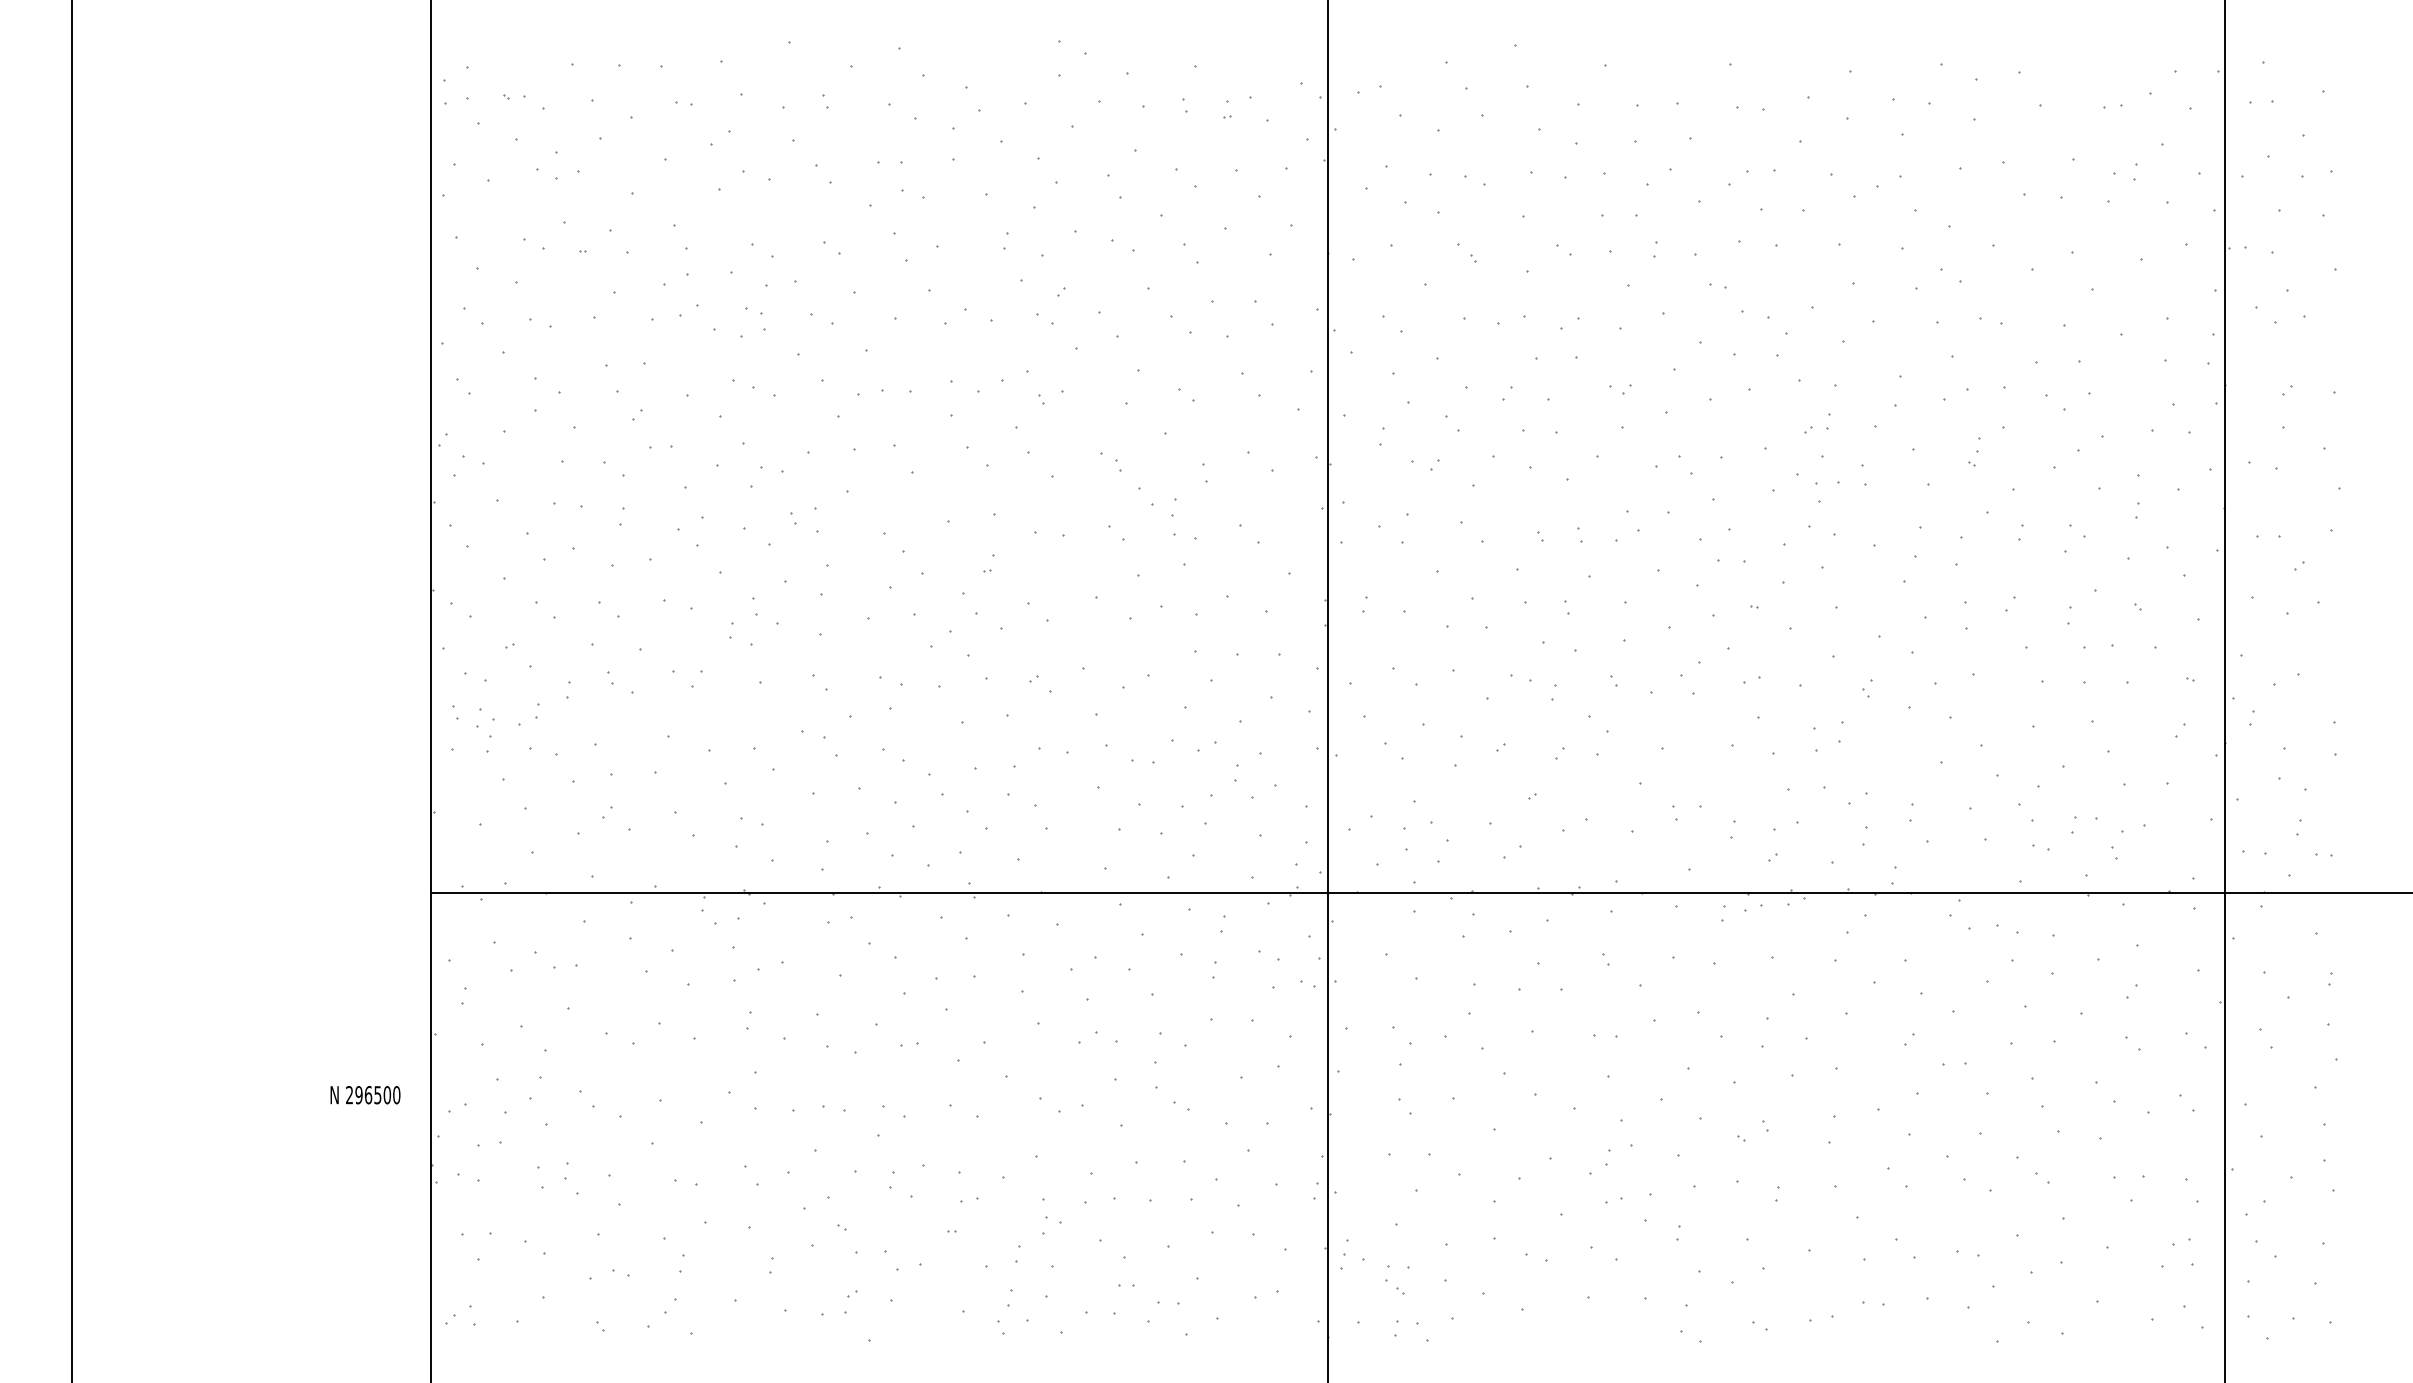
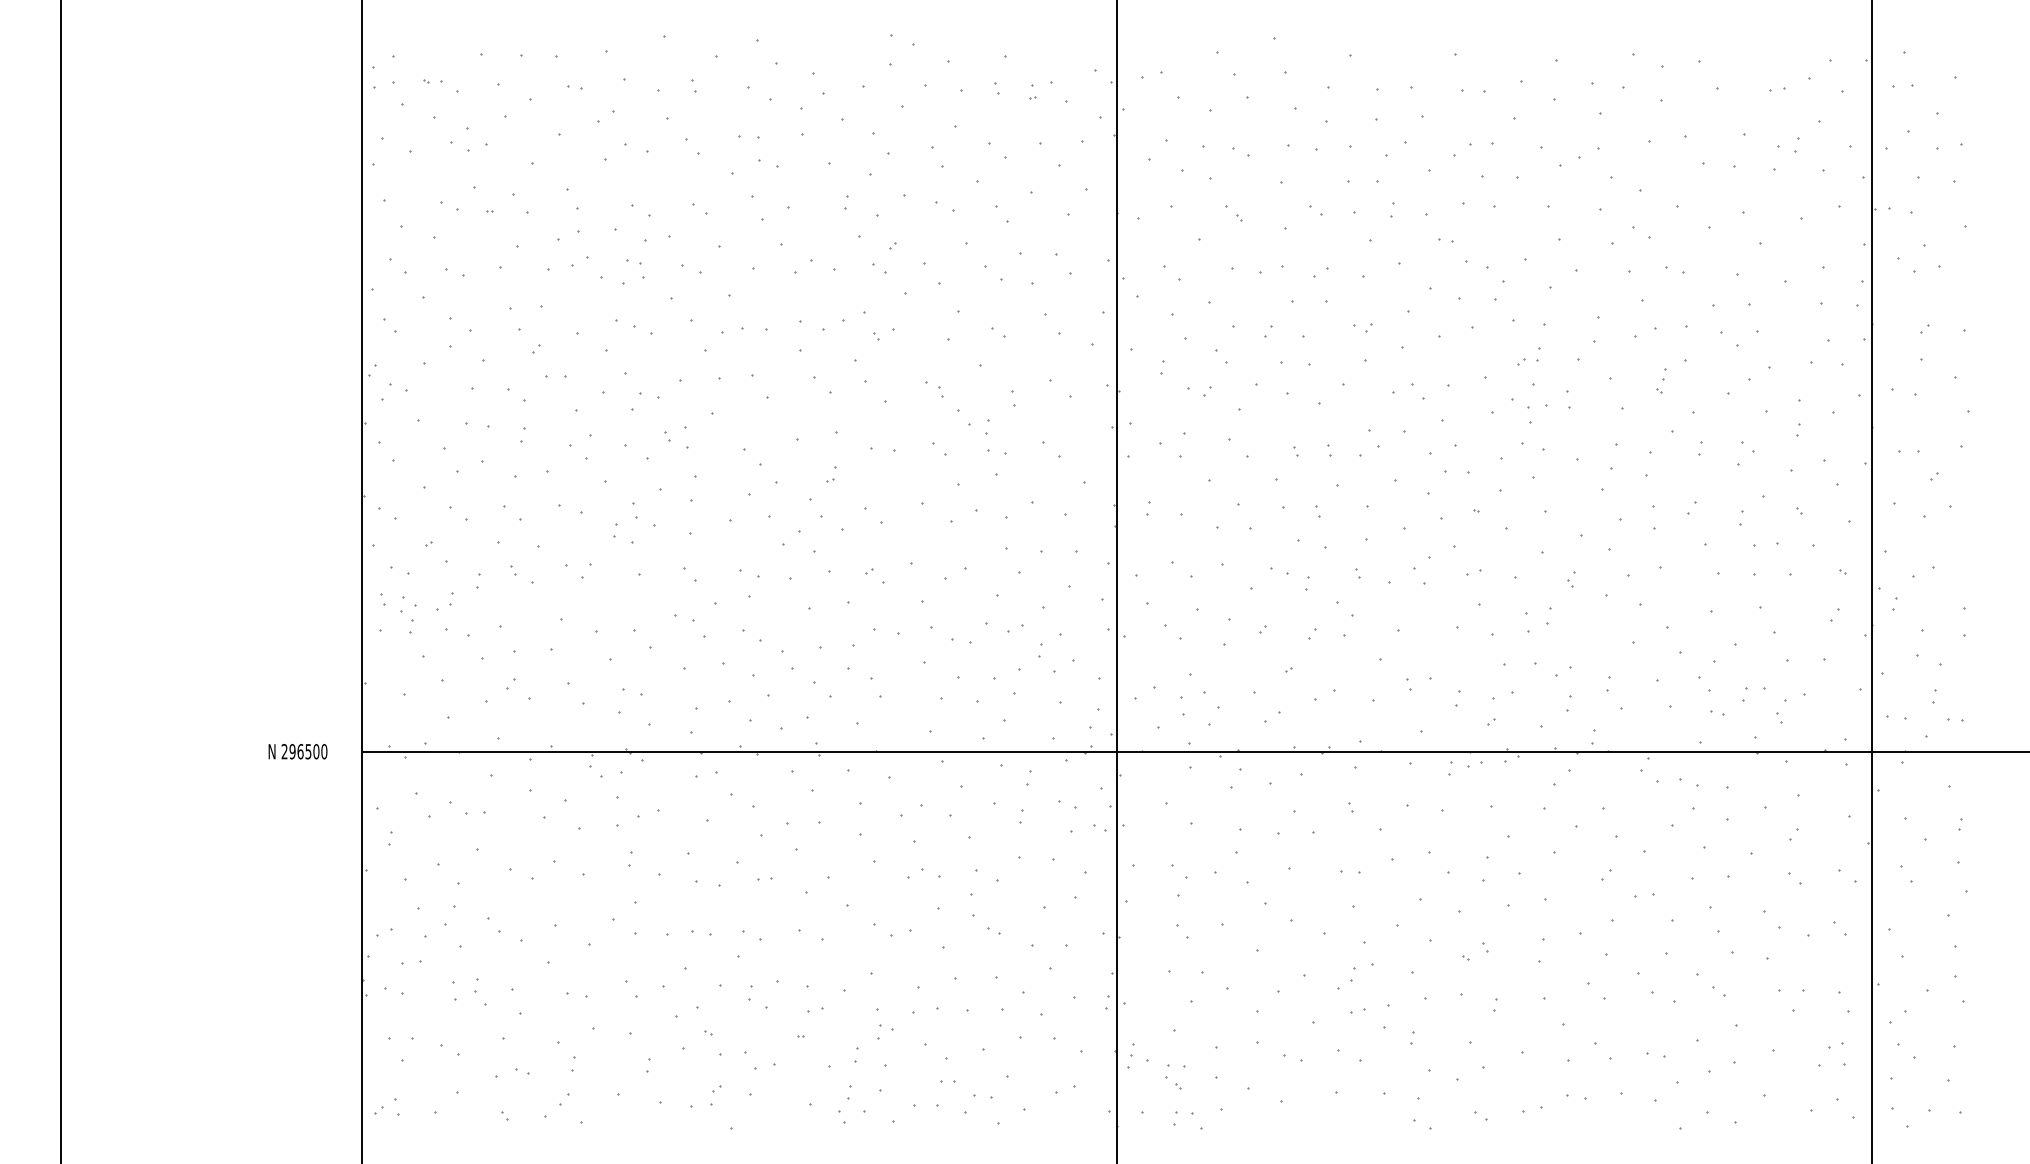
text: (365, 1095) -> (298, 751), moved

